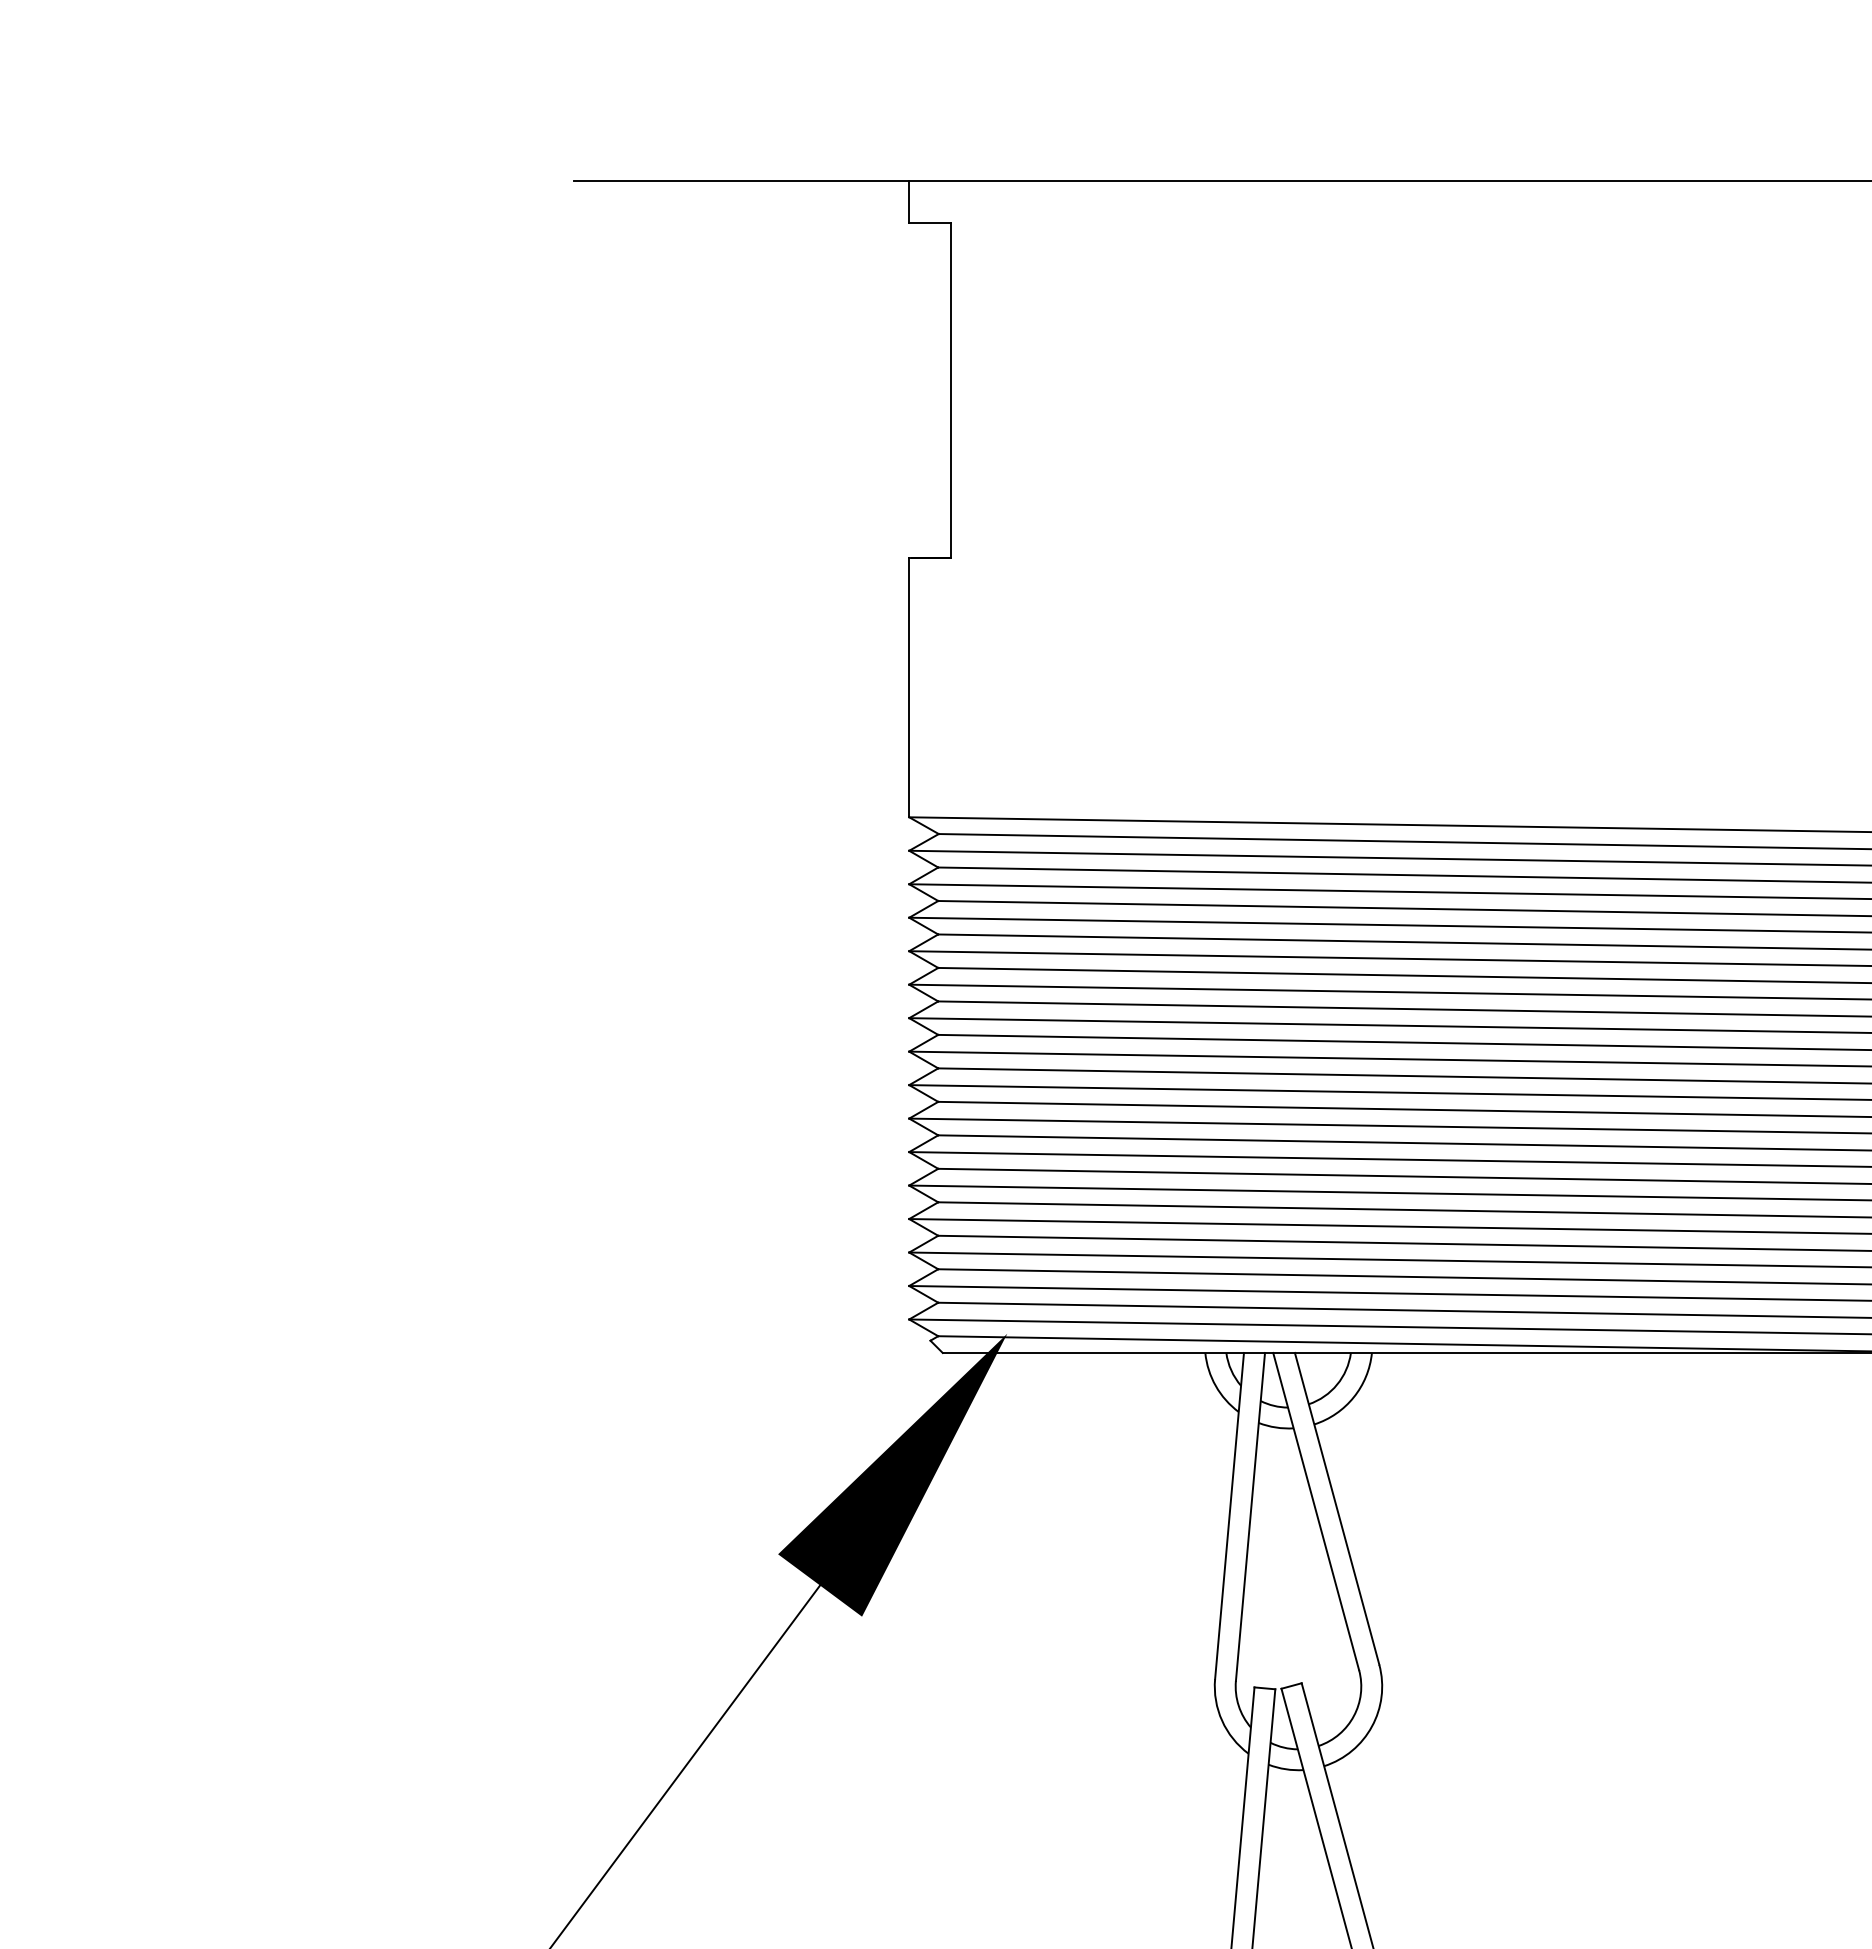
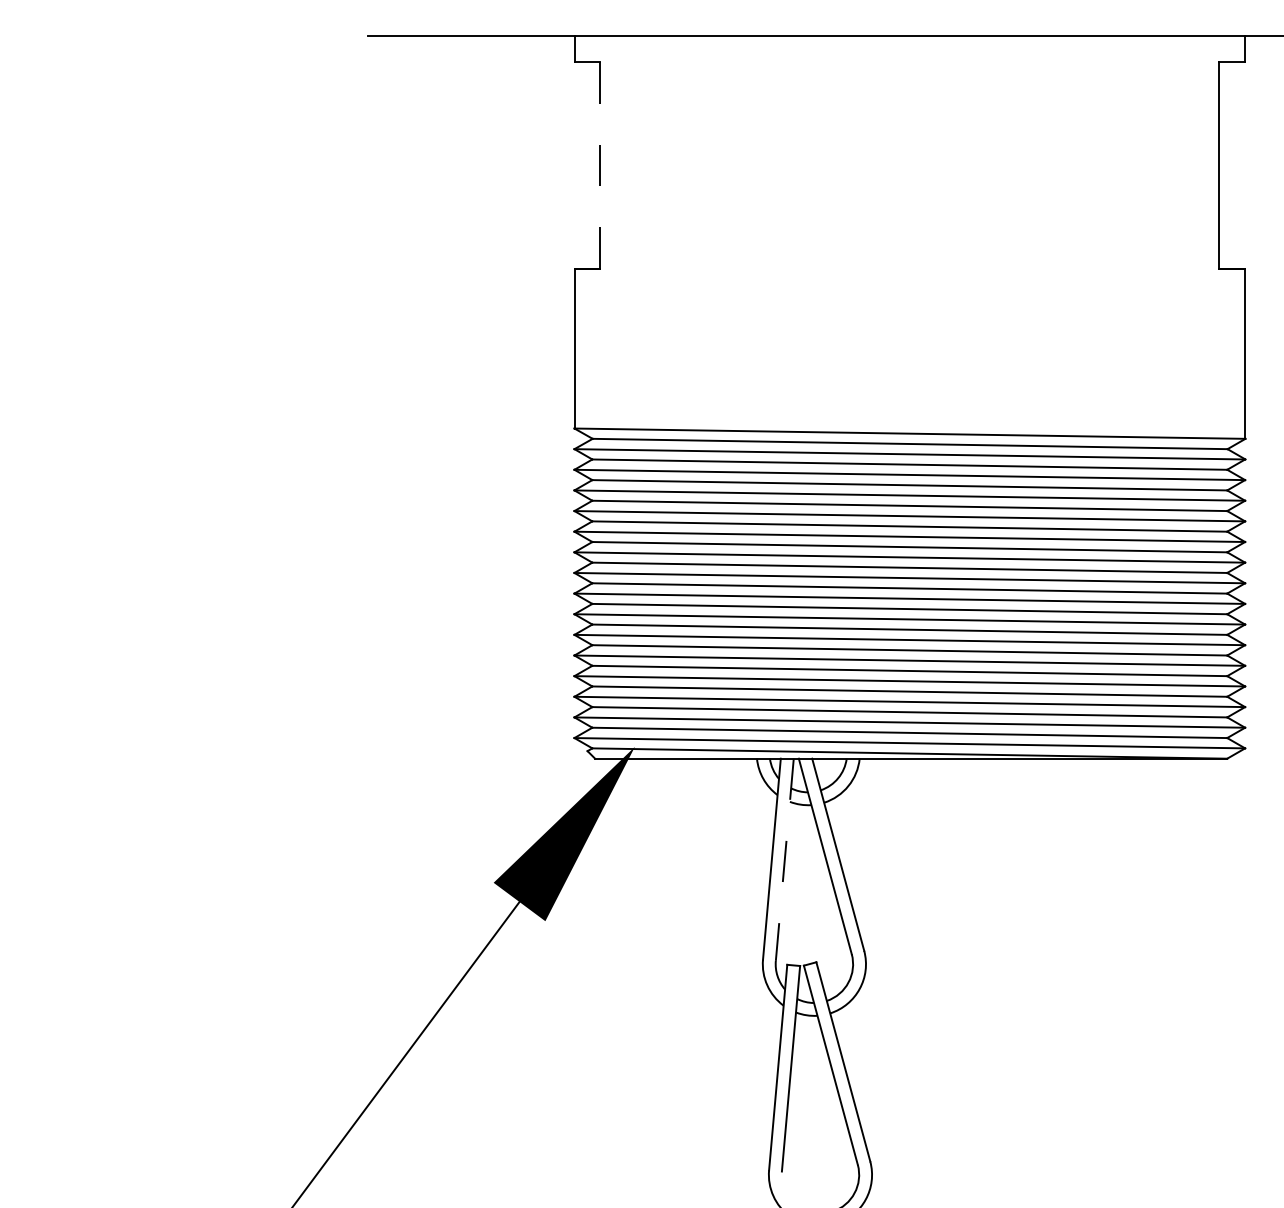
line: (951, 392) -> (600, 166), solid -> dashed
line: (1249, 1518) -> (784, 860), solid -> dashed

